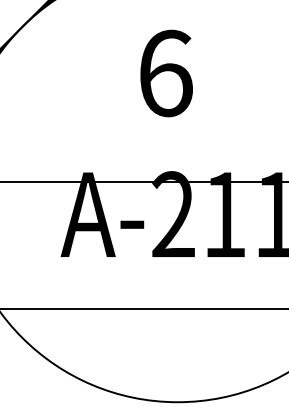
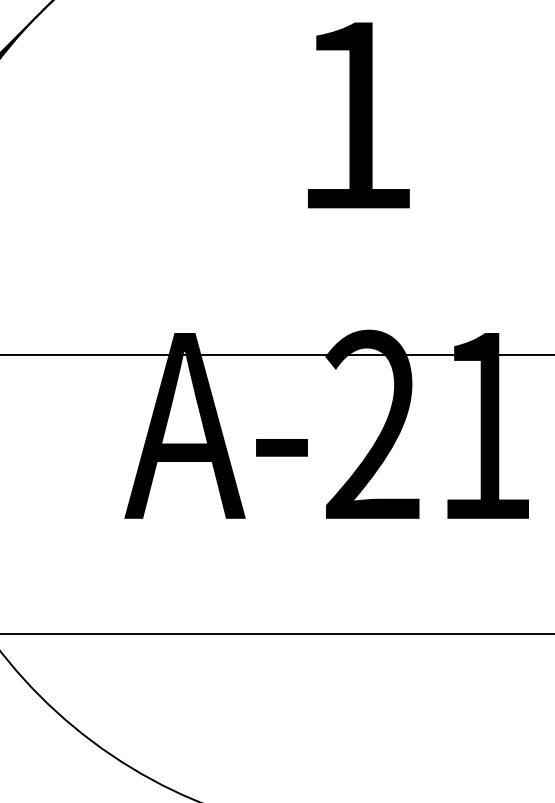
text: (166, 73) -> (357, 115), 6 -> 1

